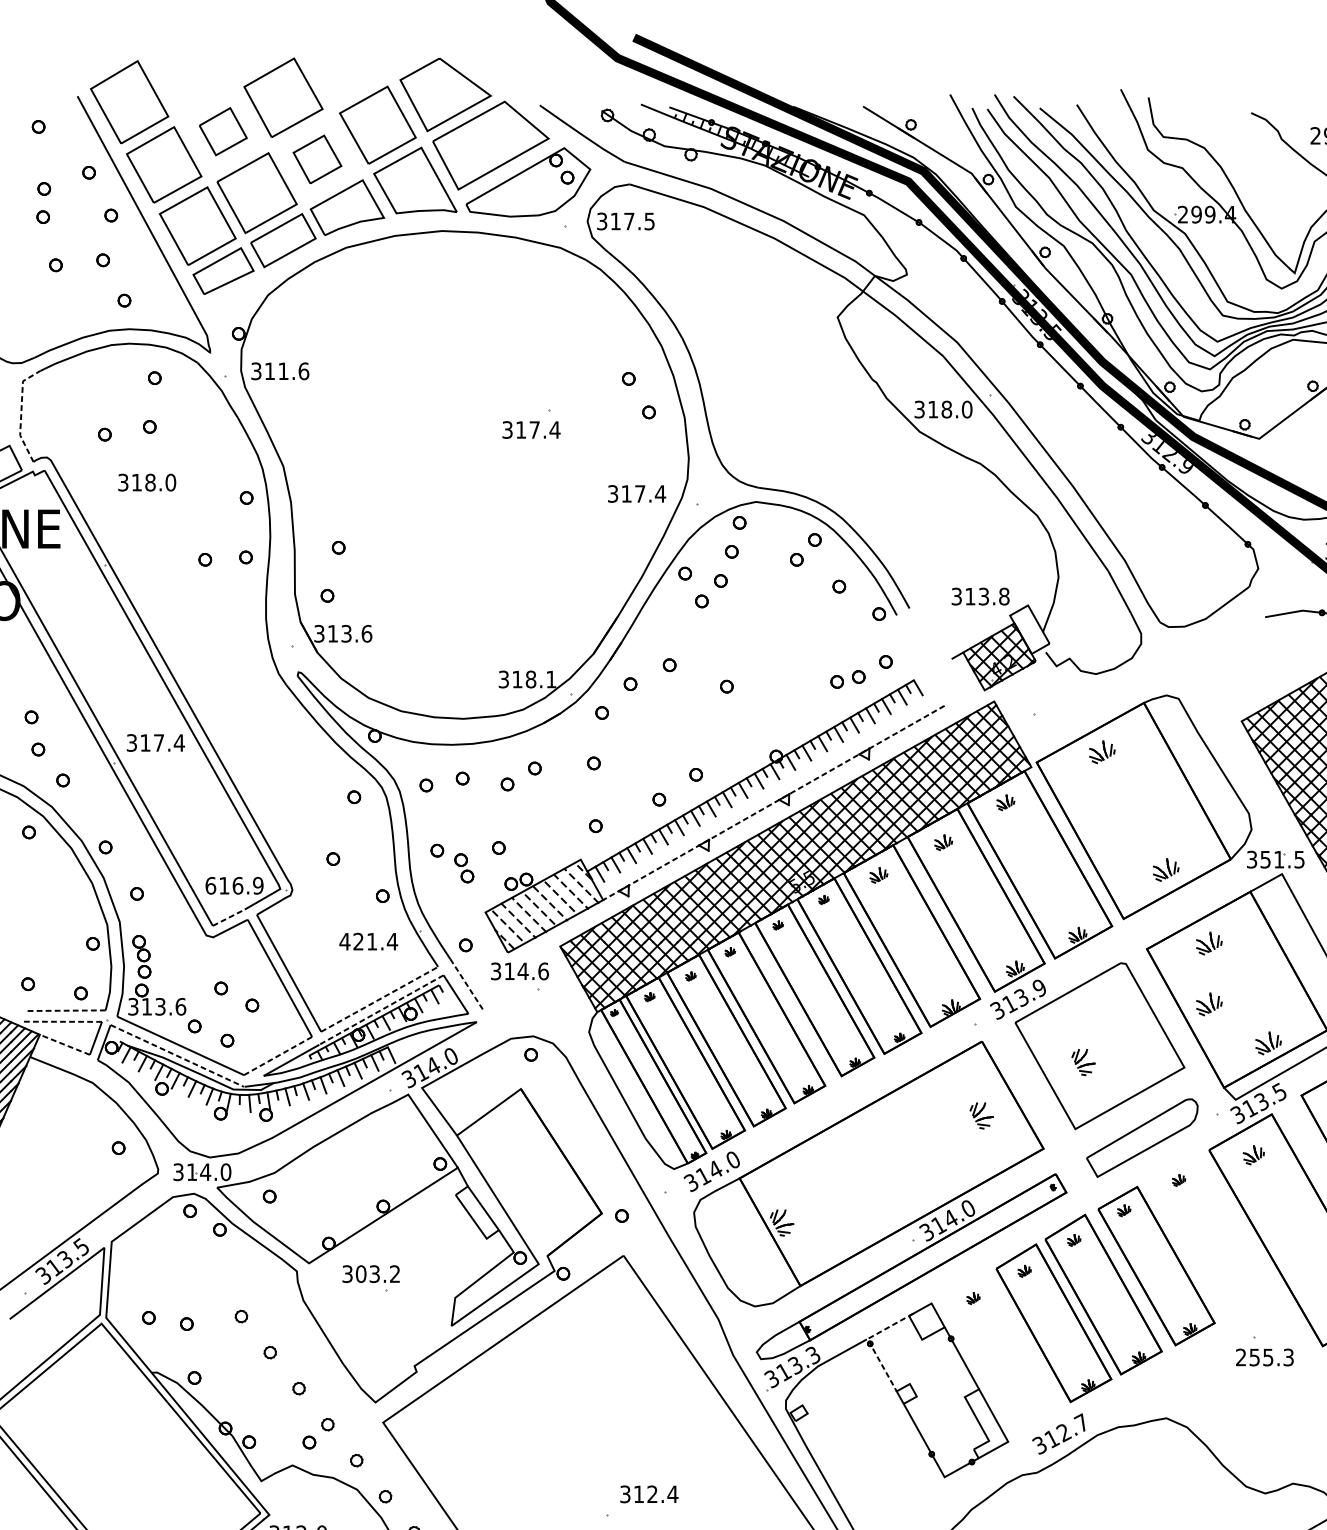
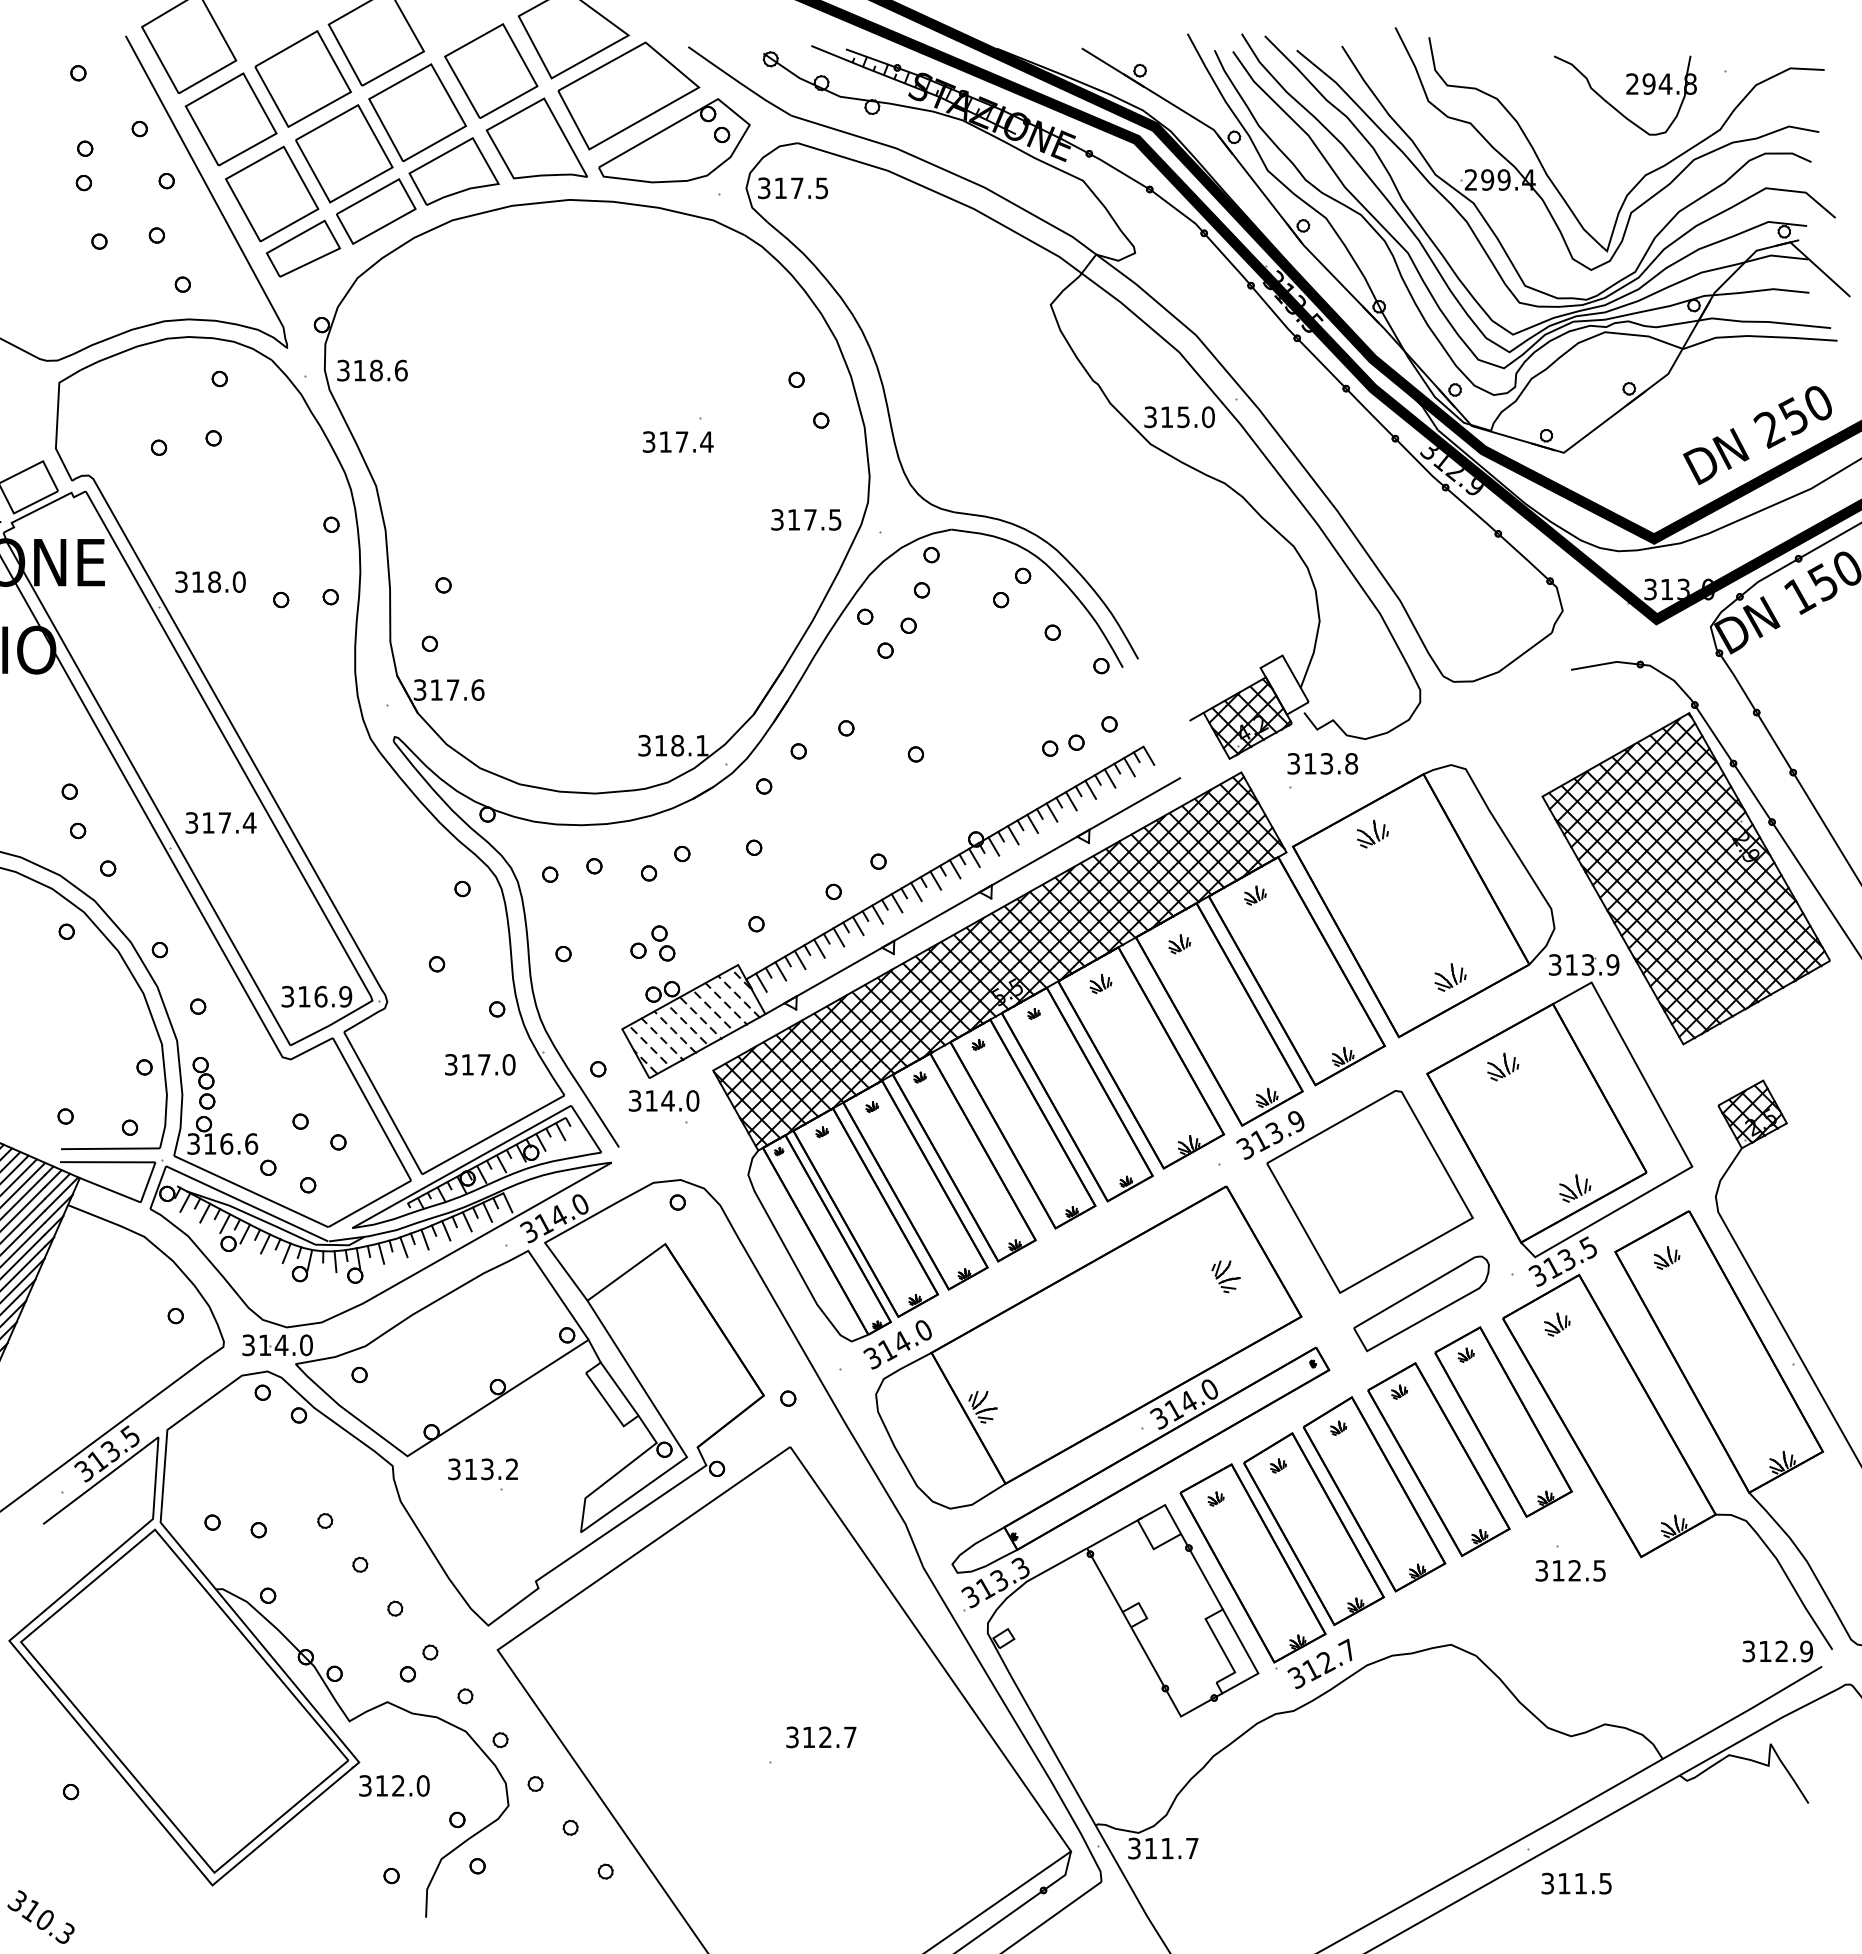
part: (222, 131) -> (302, 78), size x1.67
part: (317, 159) -> (417, 112), size x1.67
text: (283, 371) -> (376, 370), 311.6 -> 318.6
text: (946, 409) -> (1183, 417), 318.0 -> 315.0
line: (21, 413) -> (57, 421), dashed -> solid
text: (147, 482) -> (210, 581), moved
text: (660, 493) -> (835, 519), 317.4 -> 317.5
text: (980, 596) -> (1322, 763), moved
text: (346, 633) -> (453, 689), 313.6 -> 317.6
line: (773, 803) -> (972, 896), dashed -> solid
text: (1282, 859) -> (1592, 964), 351.5 -> 313.9
part: (464, 868) -> (663, 943), moved
text: (210, 885) -> (287, 996), 616.9 -> 316.9
line: (228, 917) -> (309, 1035), dashed -> solid
text: (368, 941) -> (479, 1064), 421.4 -> 317.0
text: (543, 971) -> (692, 1100), 314.6 -> 314.0
line: (466, 984) -> (599, 1116), dashed -> solid
line: (379, 998) -> (493, 1134), dashed -> solid
part: (1209, 1003) -> (1503, 1140), removed
text: (160, 1006) -> (226, 1143), 313.6 -> 316.6
line: (381, 1009) -> (495, 1147), dashed -> solid
line: (65, 1010) -> (110, 1148), dashed -> solid
line: (62, 1021) -> (107, 1162), dashed -> solid
line: (65, 1045) -> (110, 1190), dashed -> solid
line: (277, 1055) -> (369, 1203), dashed -> solid
line: (177, 1056) -> (247, 1204), dashed -> solid
part: (1083, 1062) -> (1349, 1211), removed
part: (1209, 1234) -> (1503, 1421), added
text: (360, 1274) -> (470, 1469), 303.2 -> 313.2
line: (869, 1341) -> (1089, 1551), dashed -> solid
part: (1003, 1353) -> (1252, 1566), added
text: (1264, 1357) -> (1570, 1570), 255.3 -> 312.5
text: (673, 1493) -> (850, 1736), 312.4 -> 312.7

